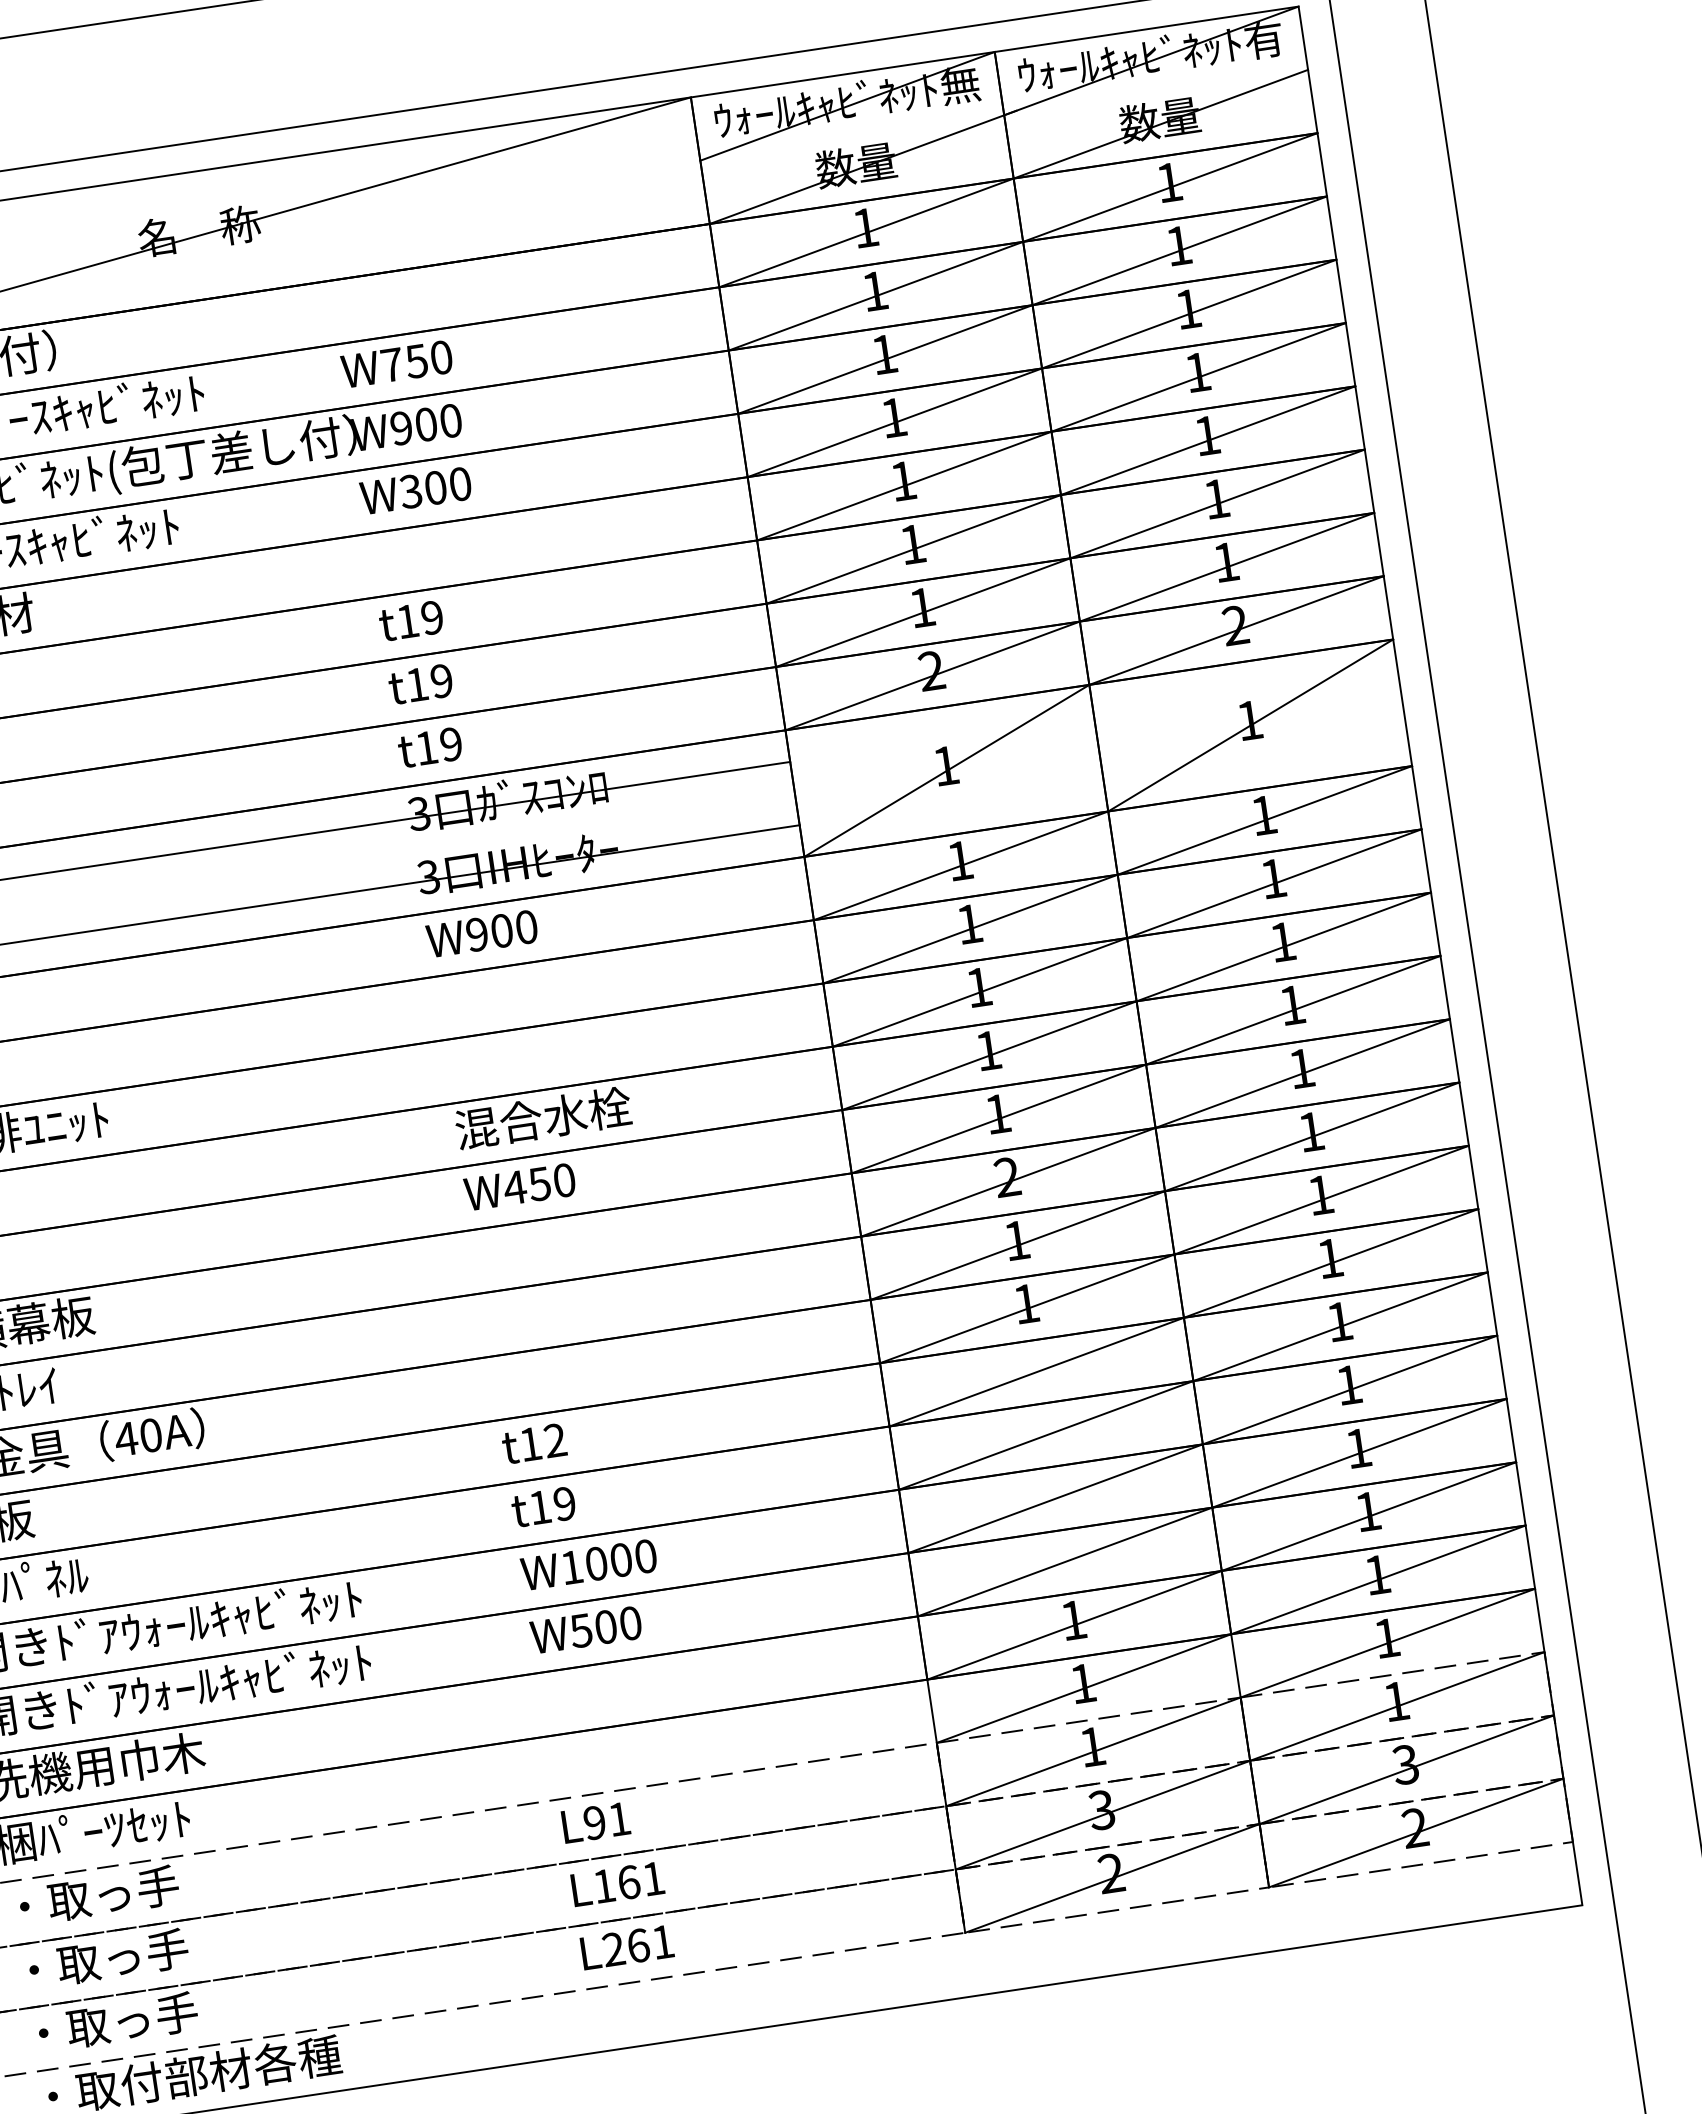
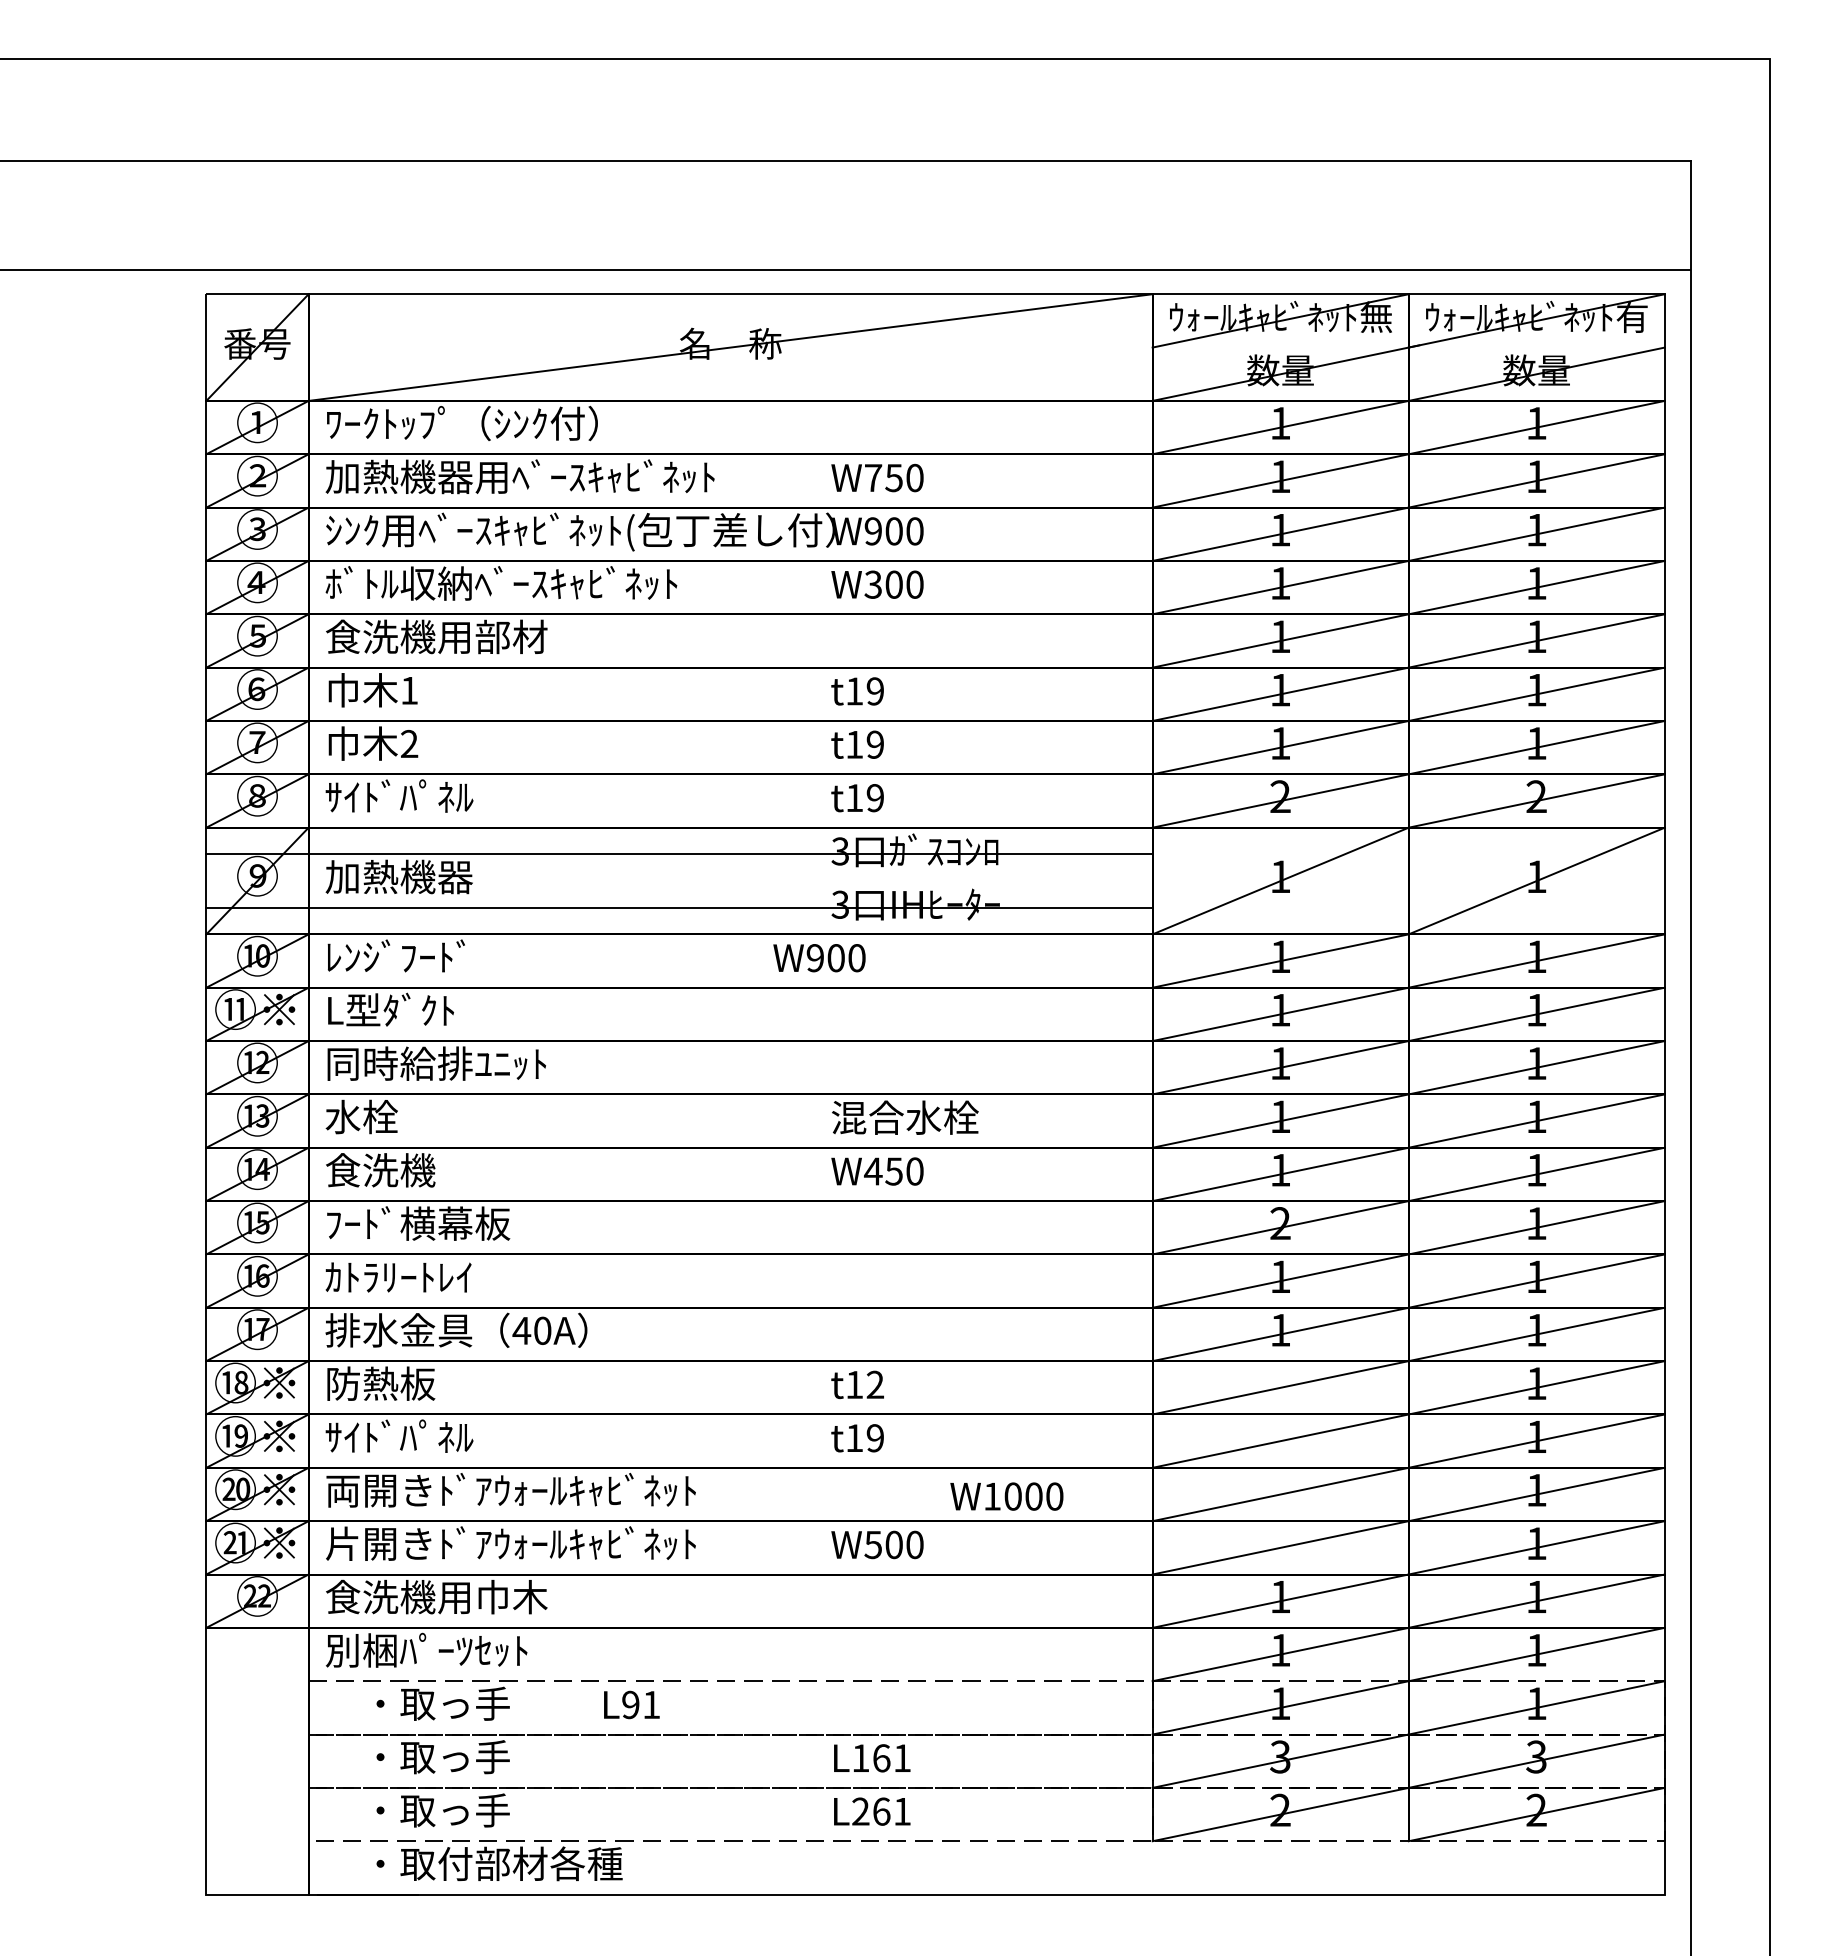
text: (482, 934) -> (819, 958), moved
text: (588, 1564) -> (1006, 1496), moved
text: (595, 1822) -> (631, 1704), moved

